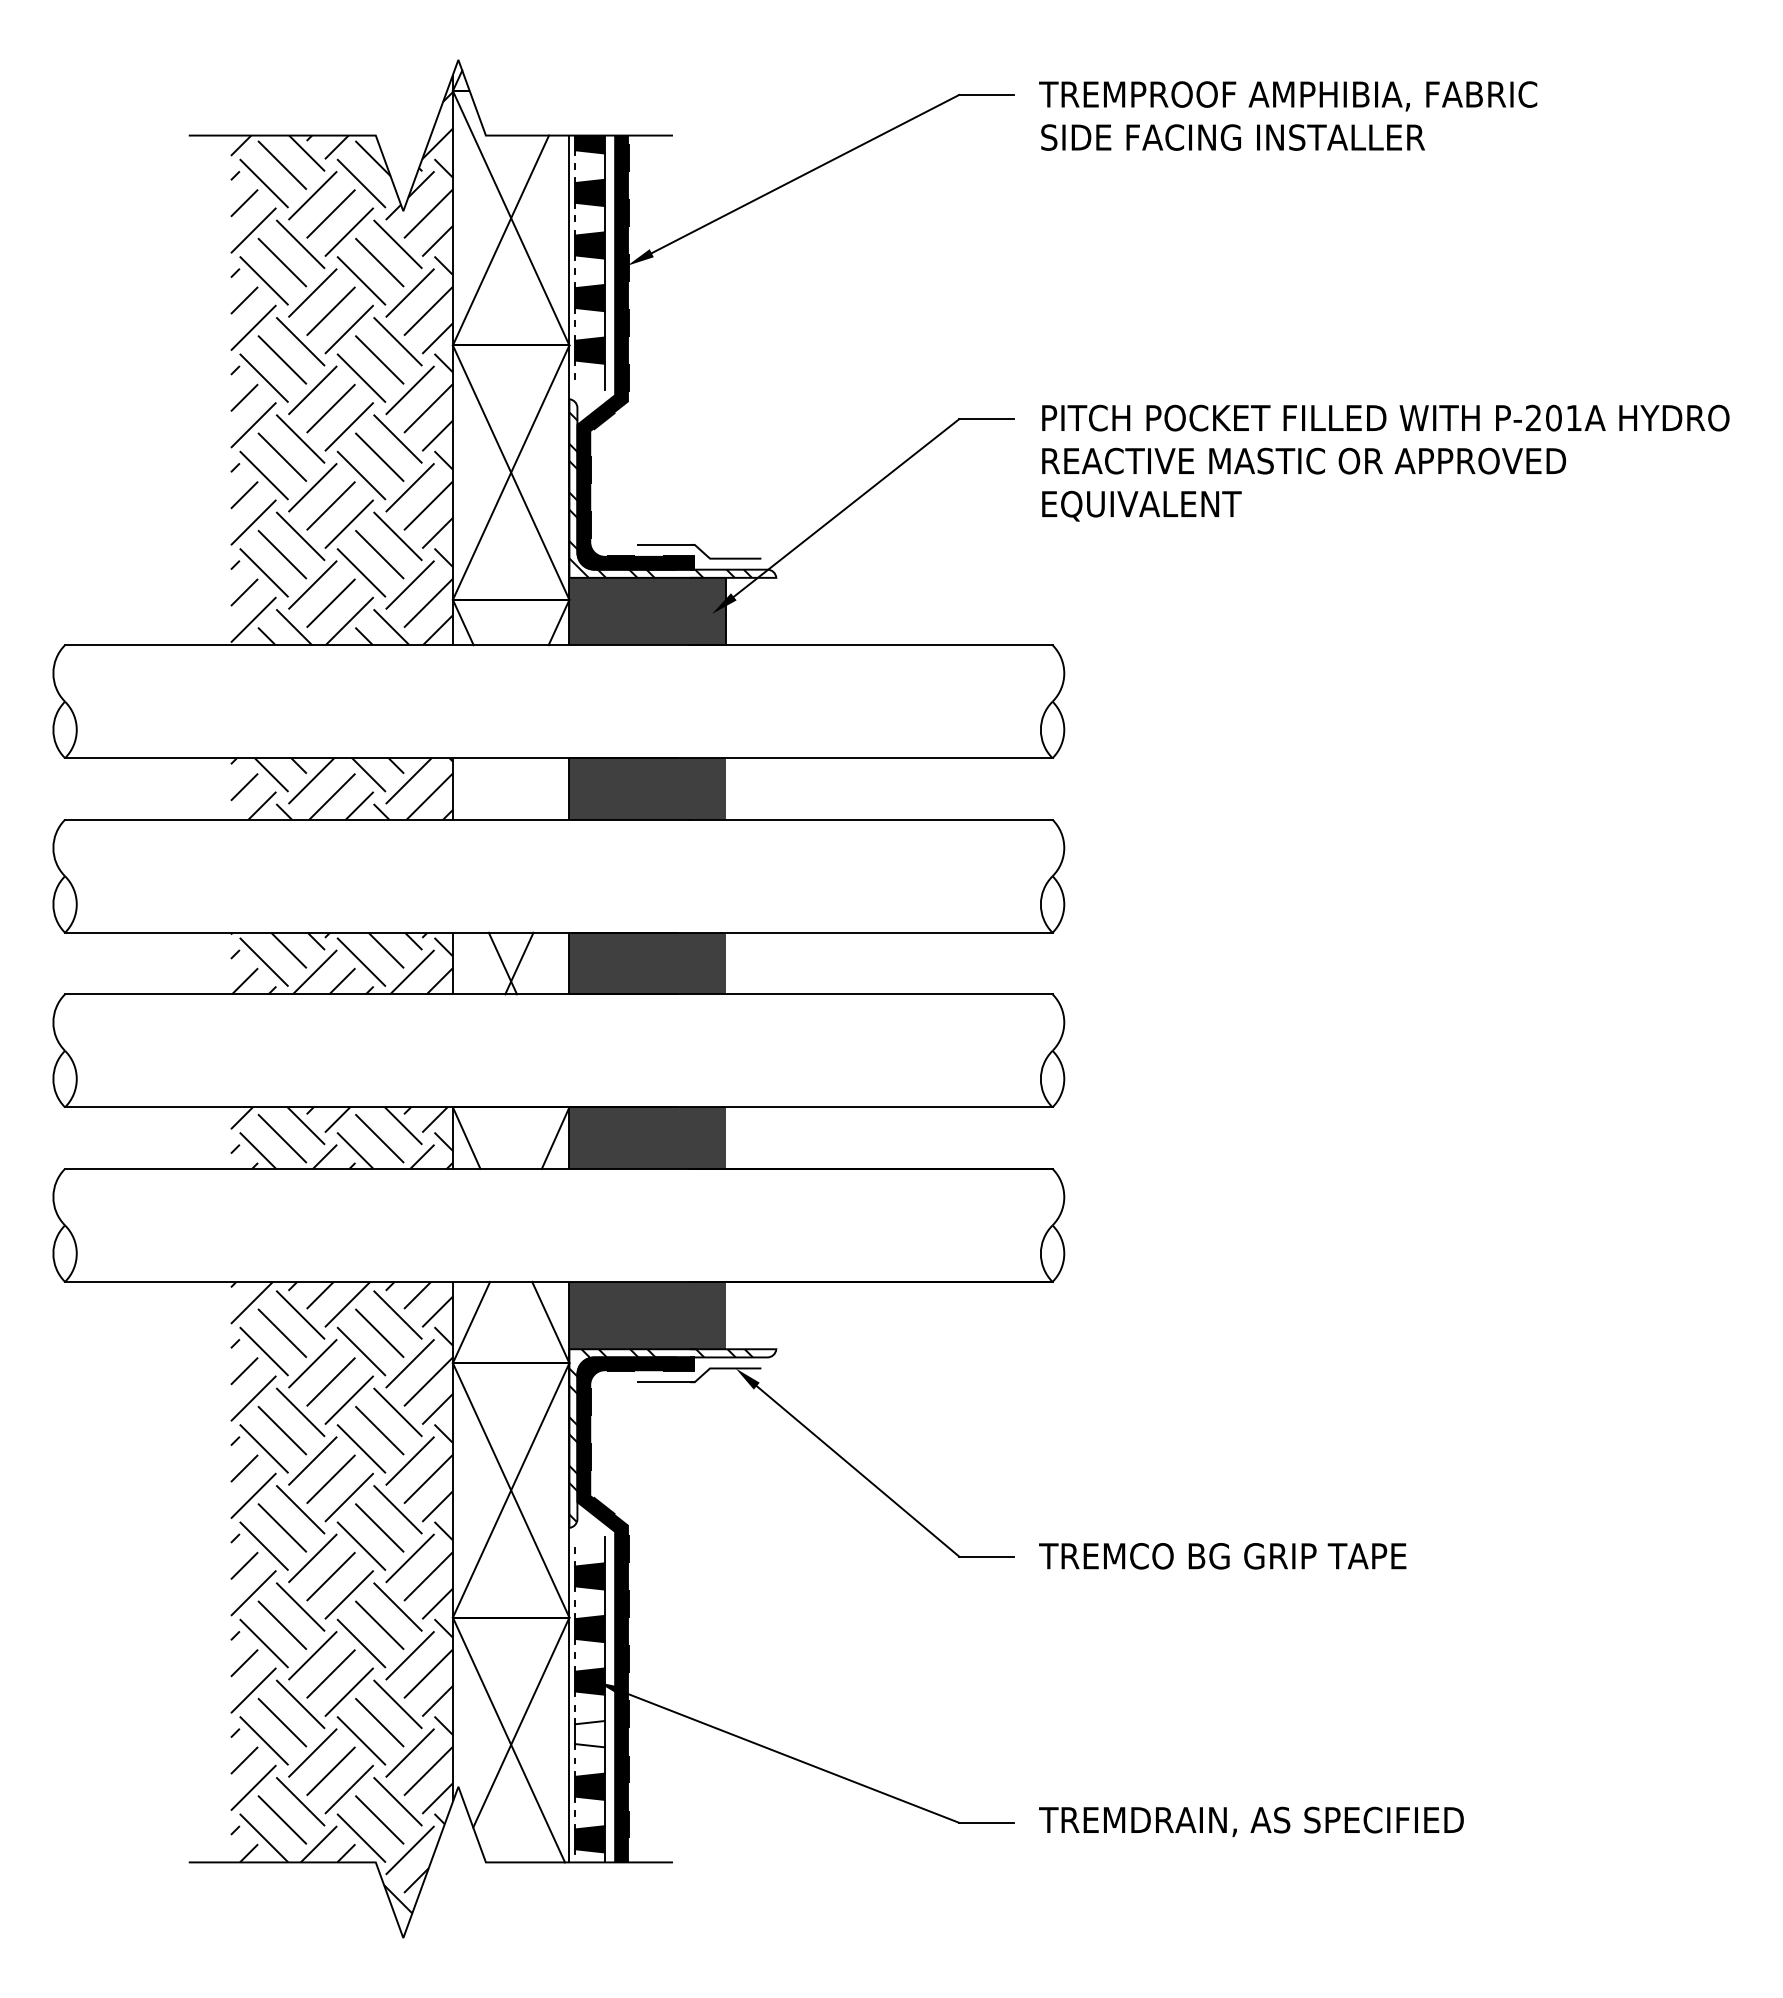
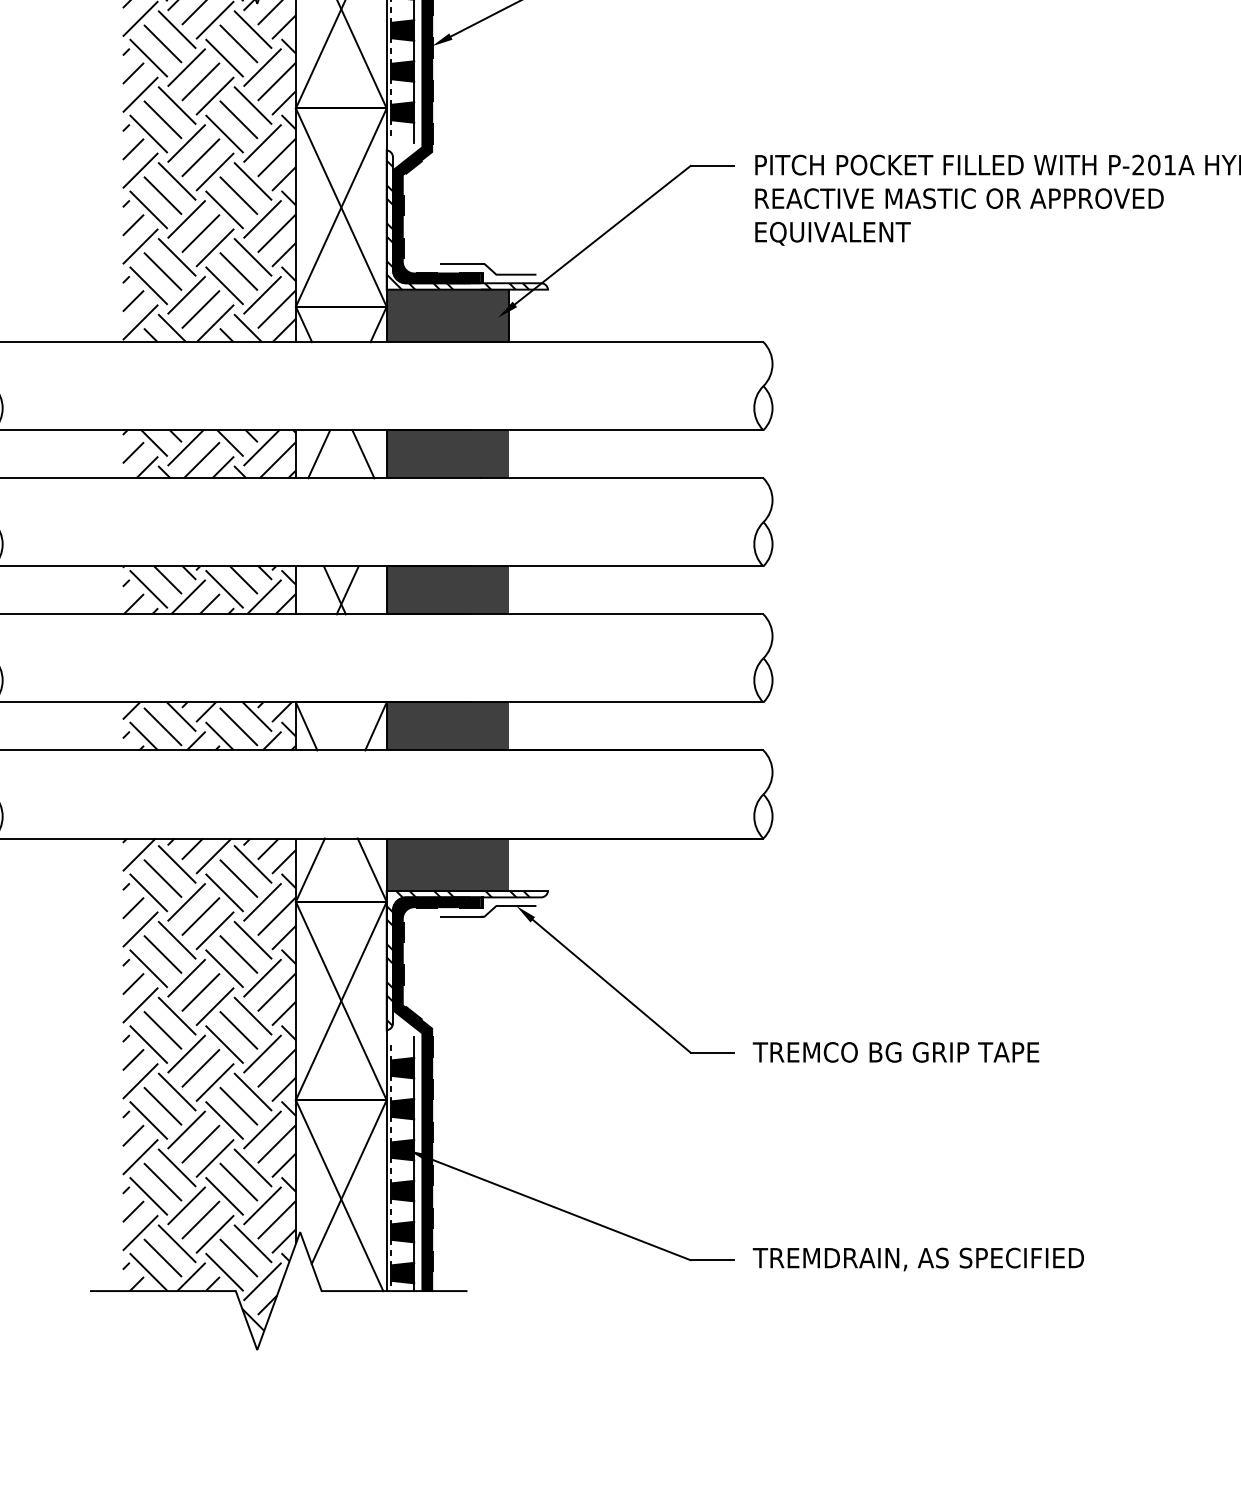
line: (482, 788) -> (318, 453), added
line: (539, 788) -> (363, 453), added
fill: (589, 1734) -> (402, 1191), added

